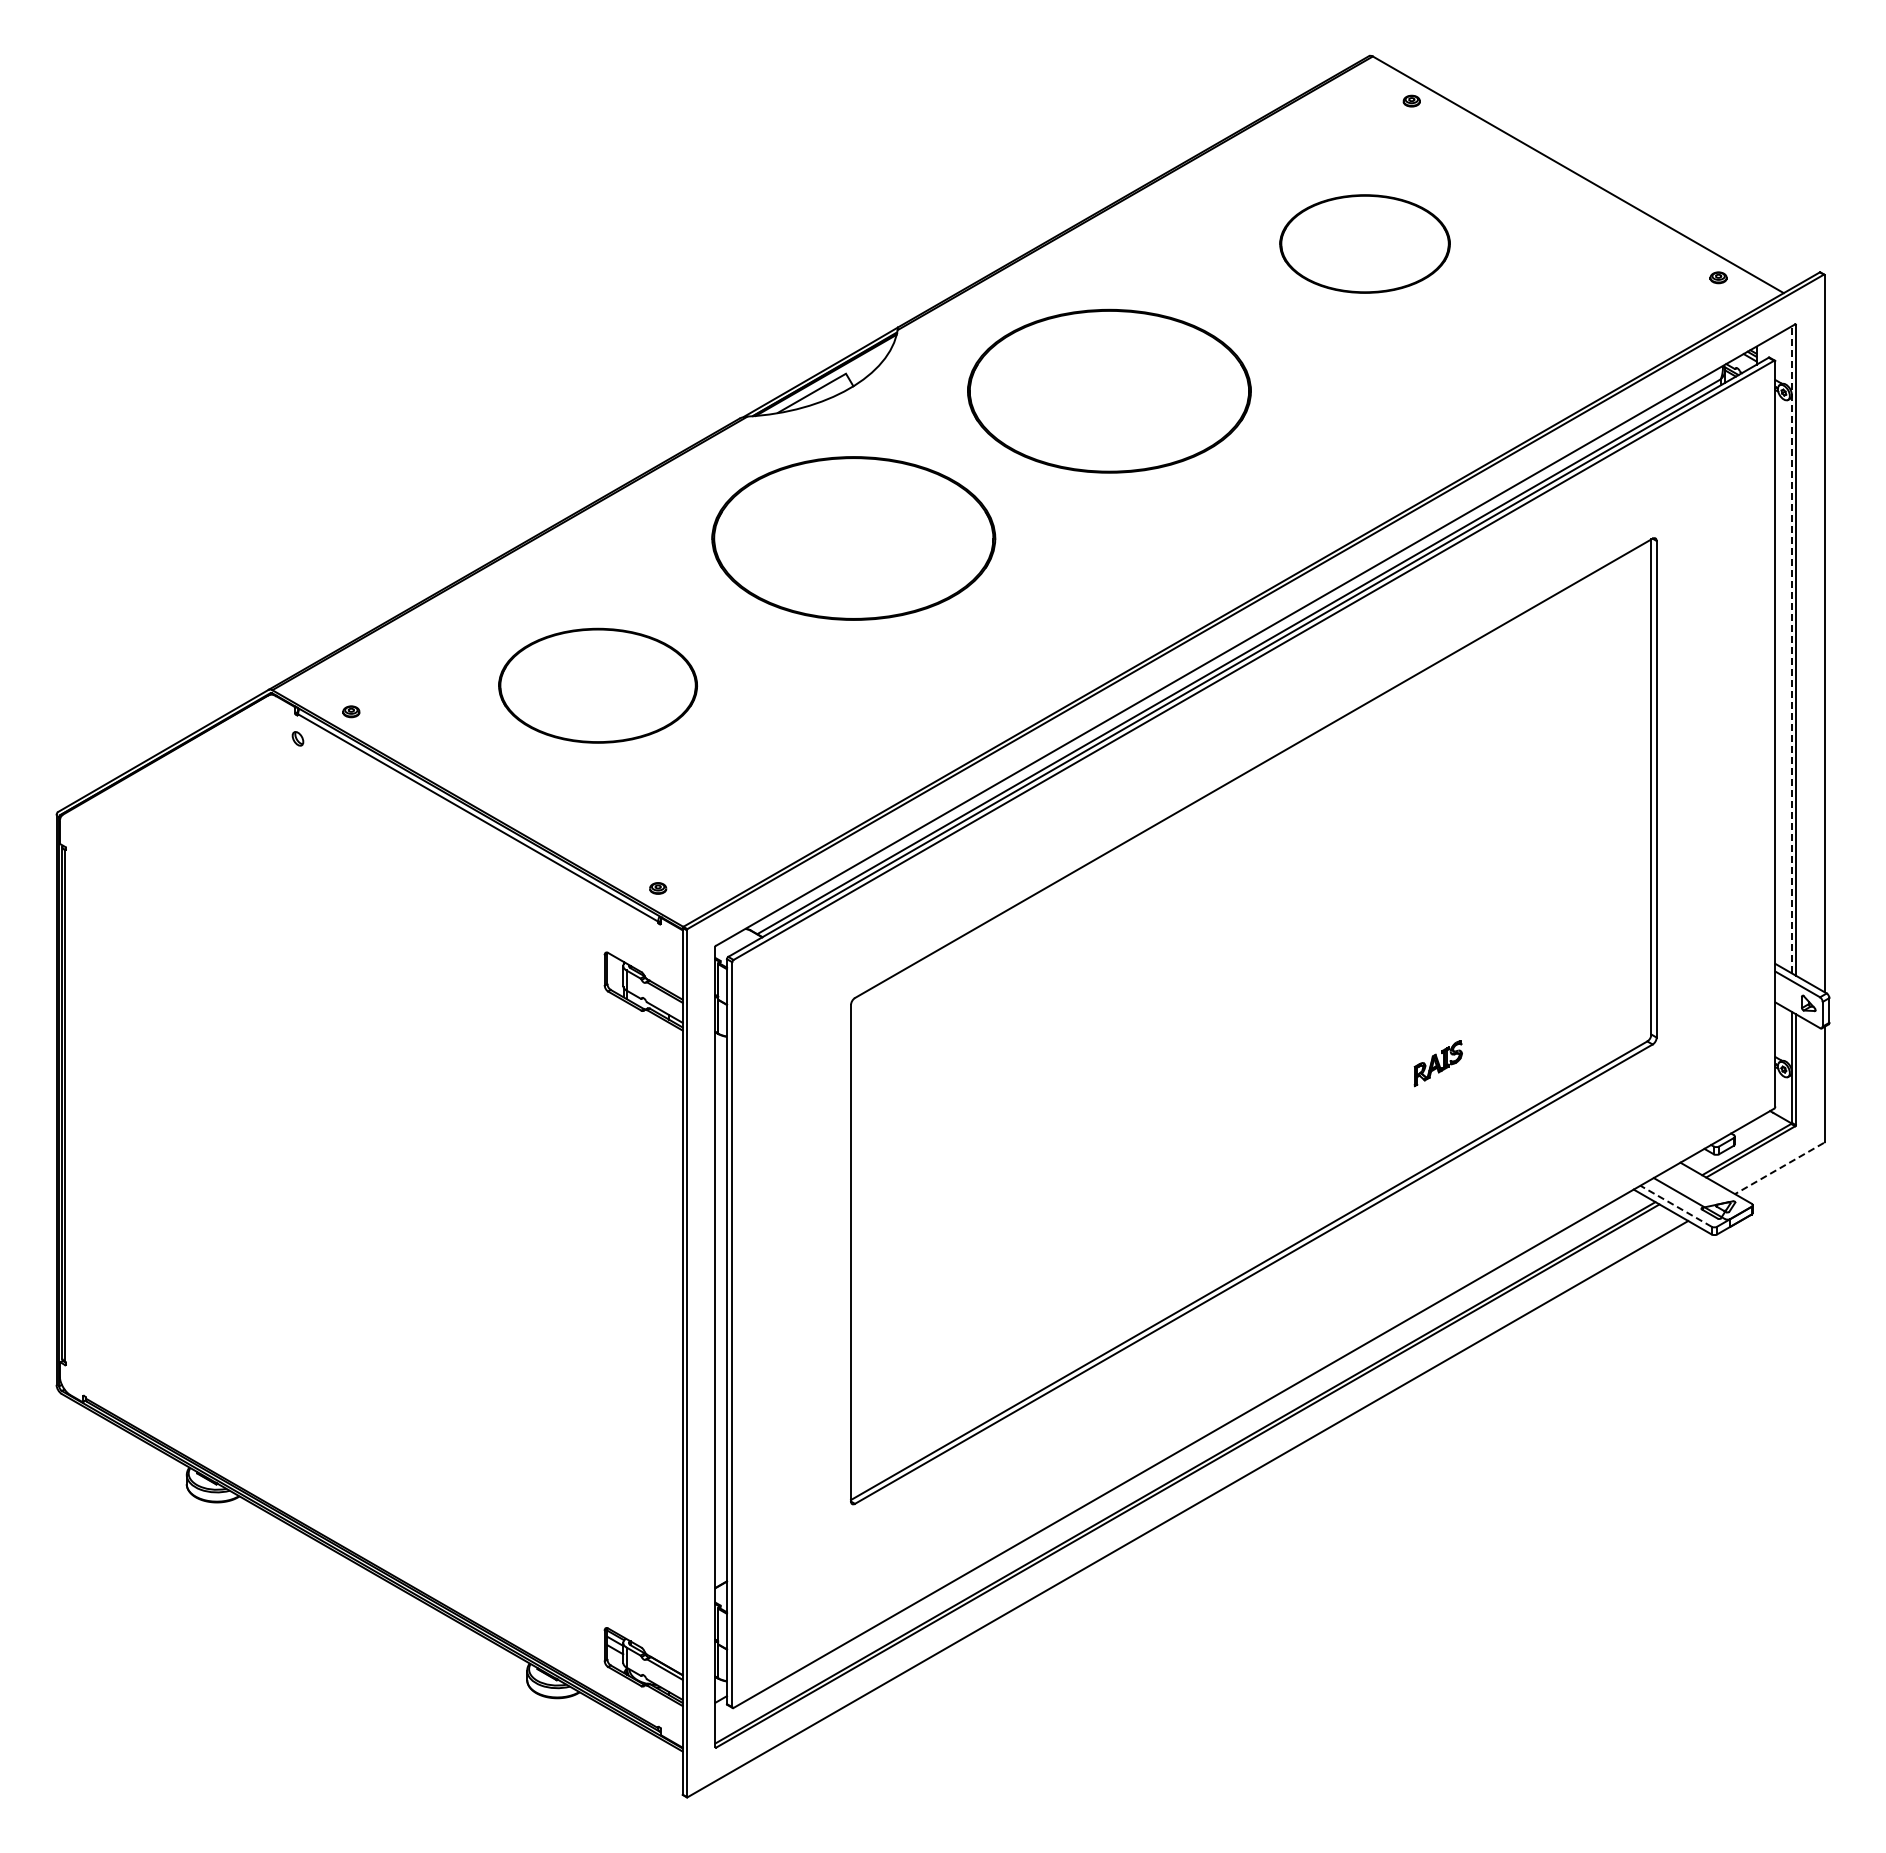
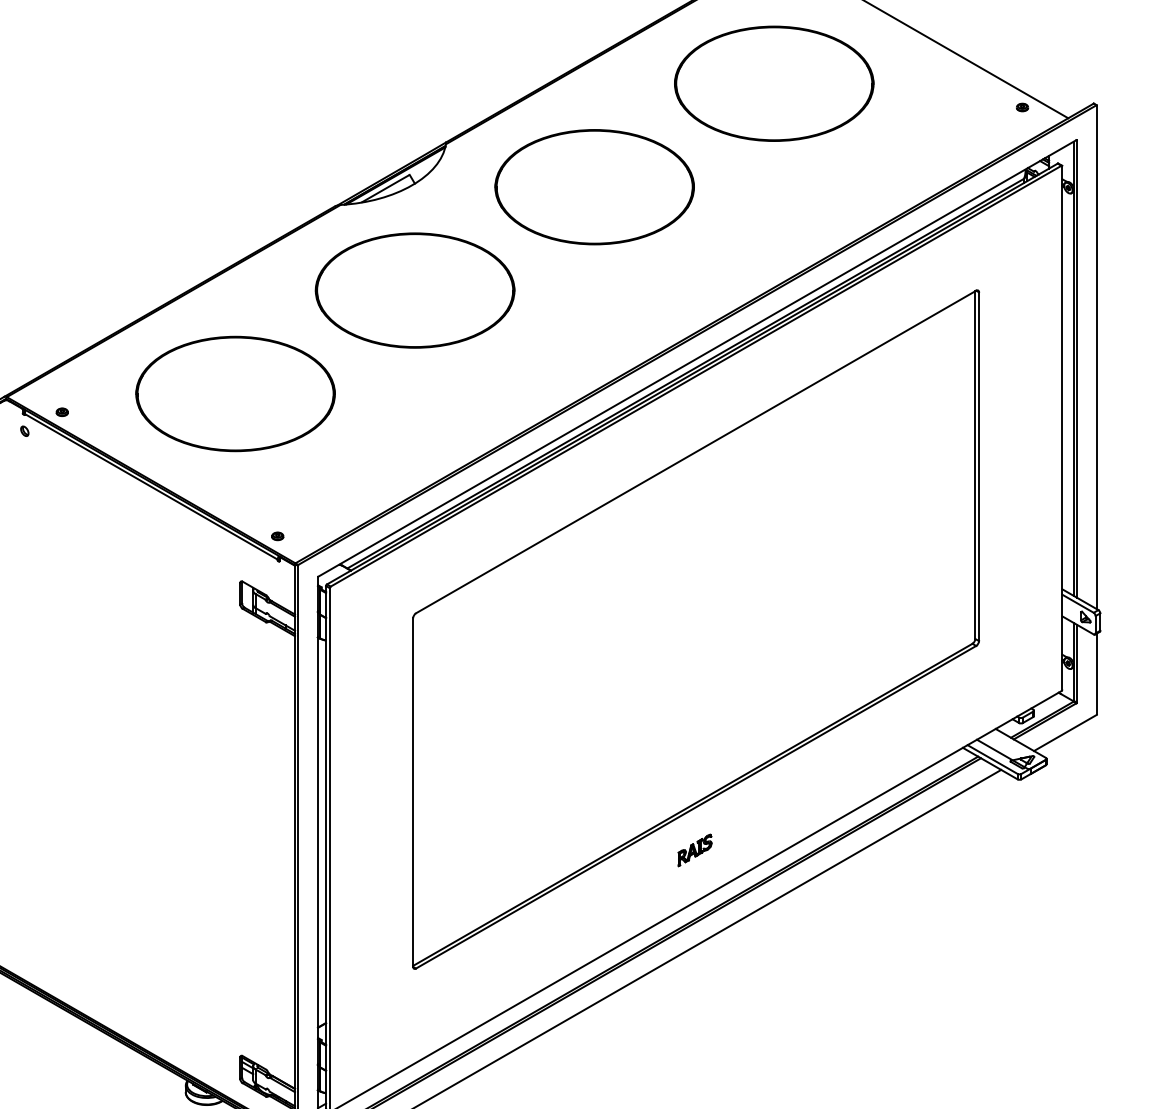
part: (1364, 243) -> (773, 83), size x1.67
line: (1791, 649) -> (1073, 368), dashed -> solid
part: (597, 685) -> (235, 393), size x1.43
part: (1437, 1063) -> (694, 850), moved
line: (1779, 1168) -> (1065, 733), dashed -> solid
line: (1675, 1206) -> (992, 759), dashed -> solid

